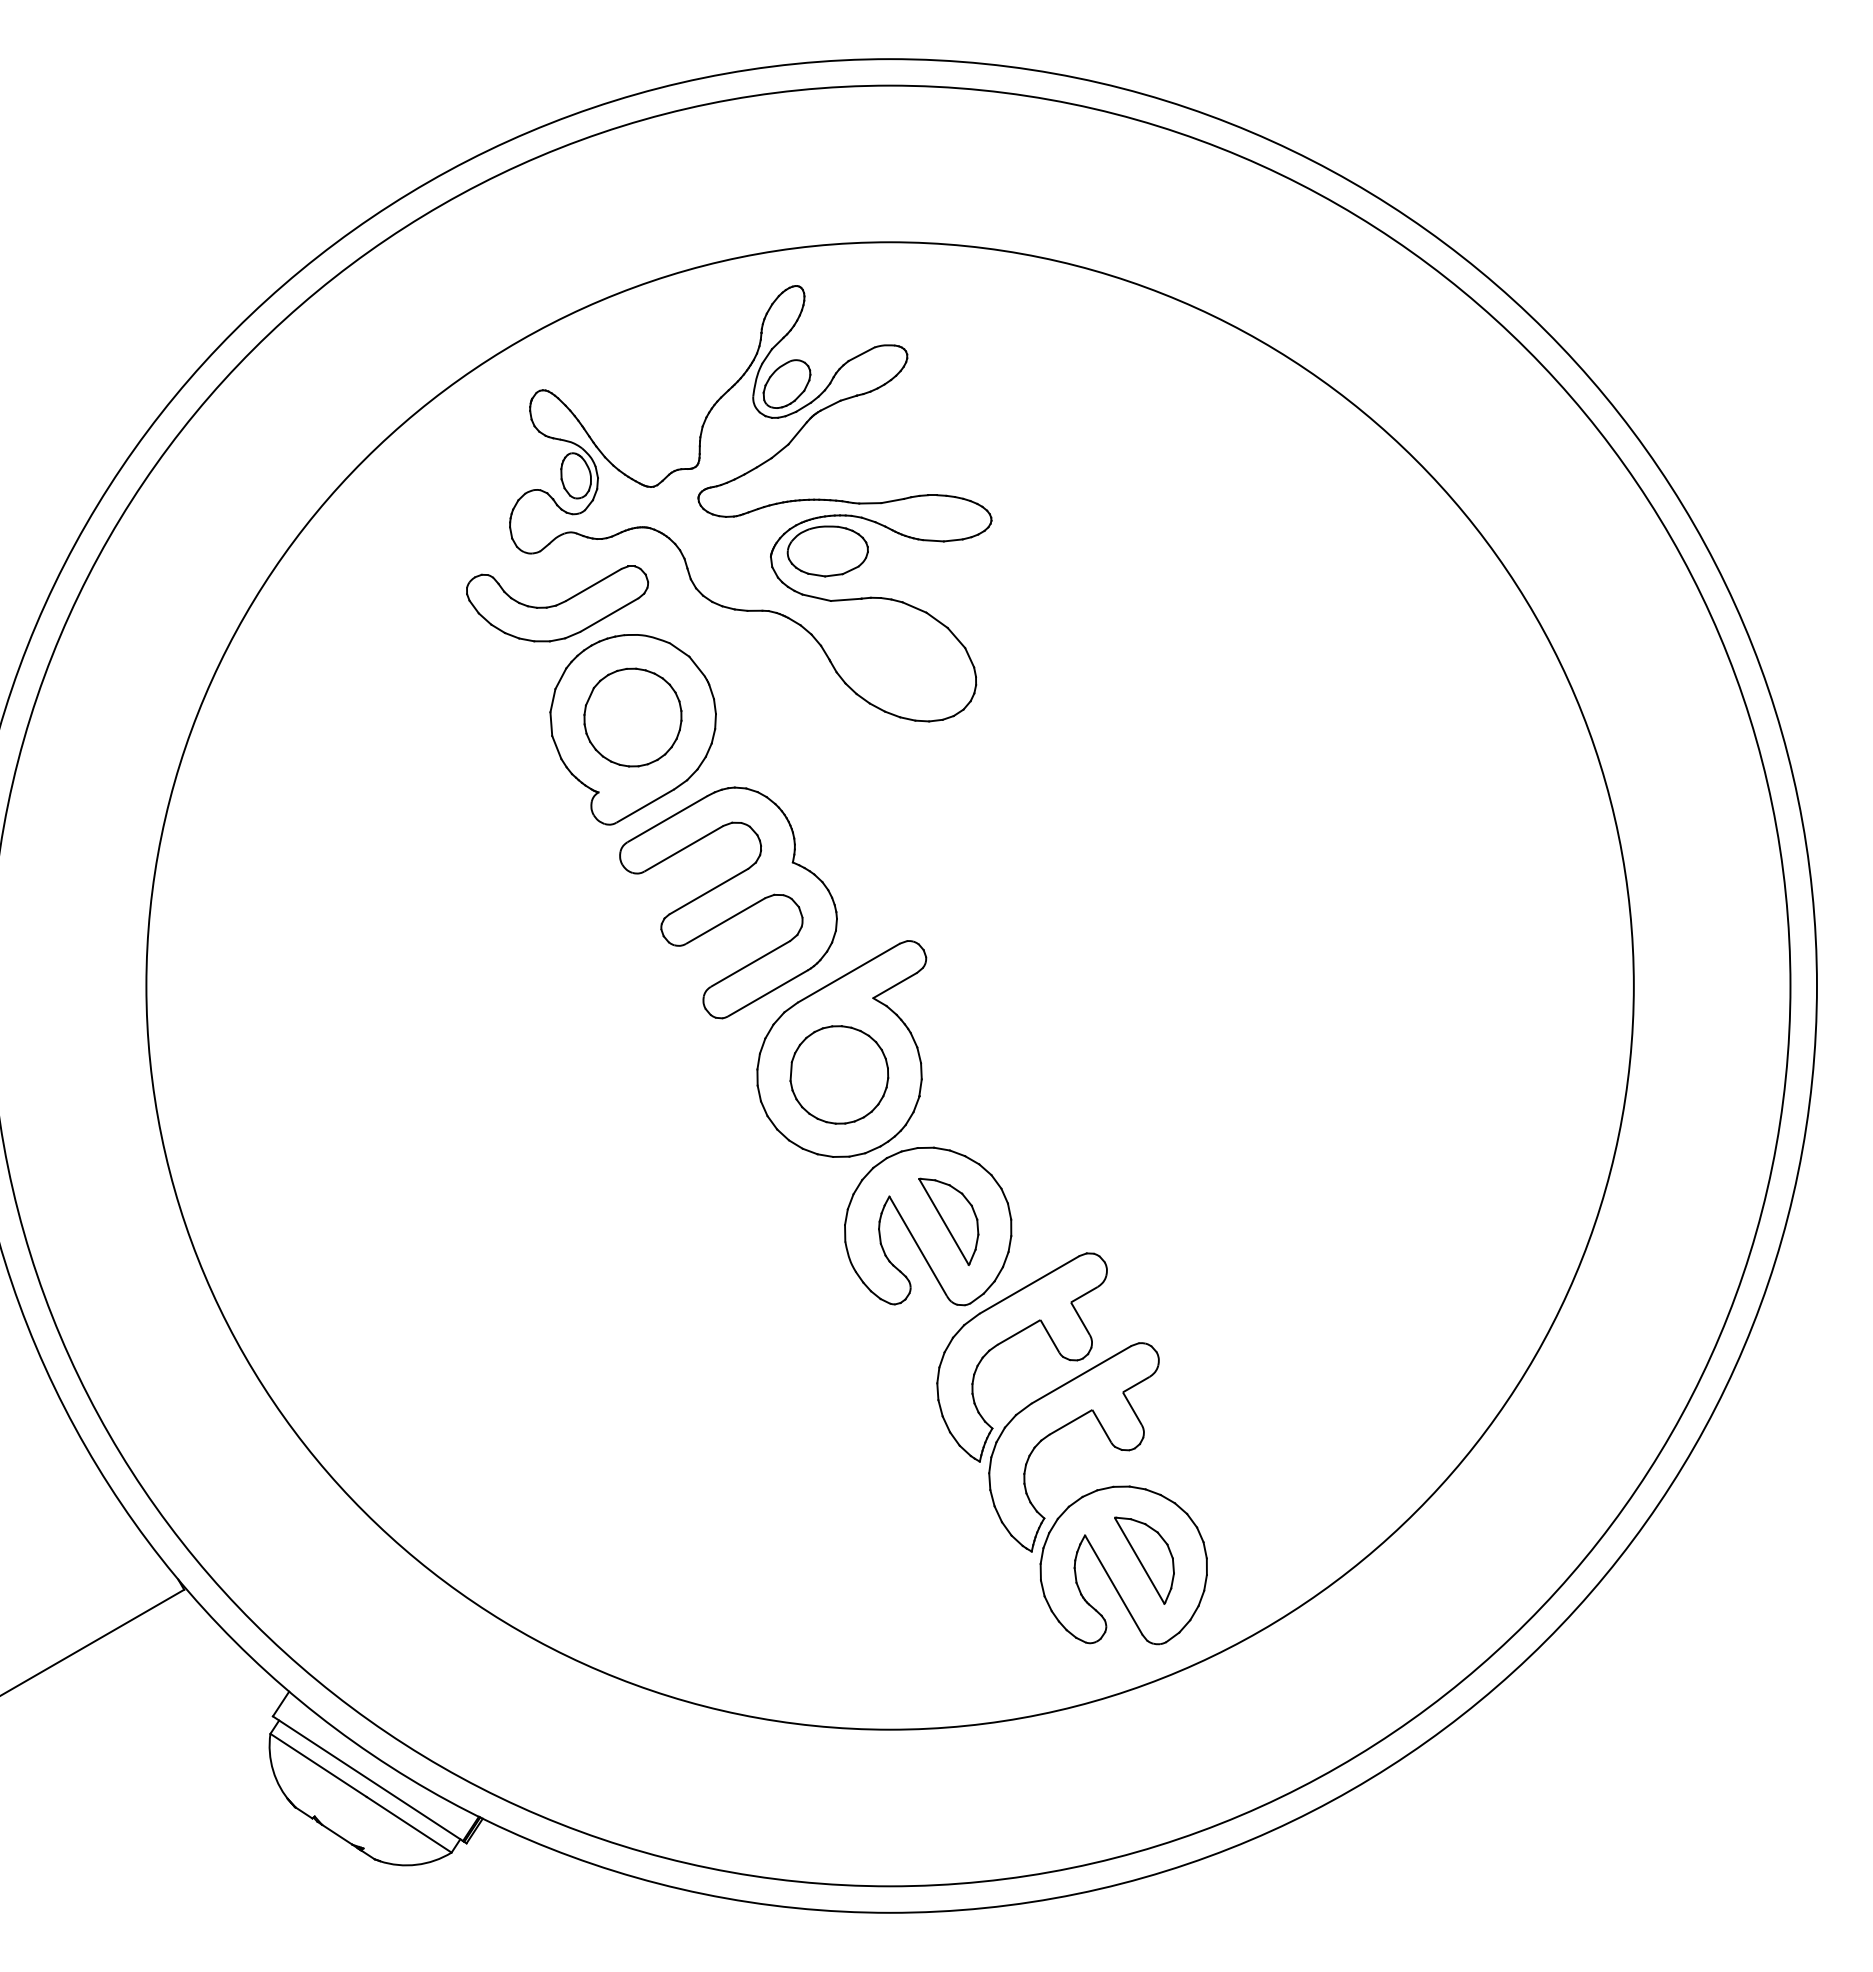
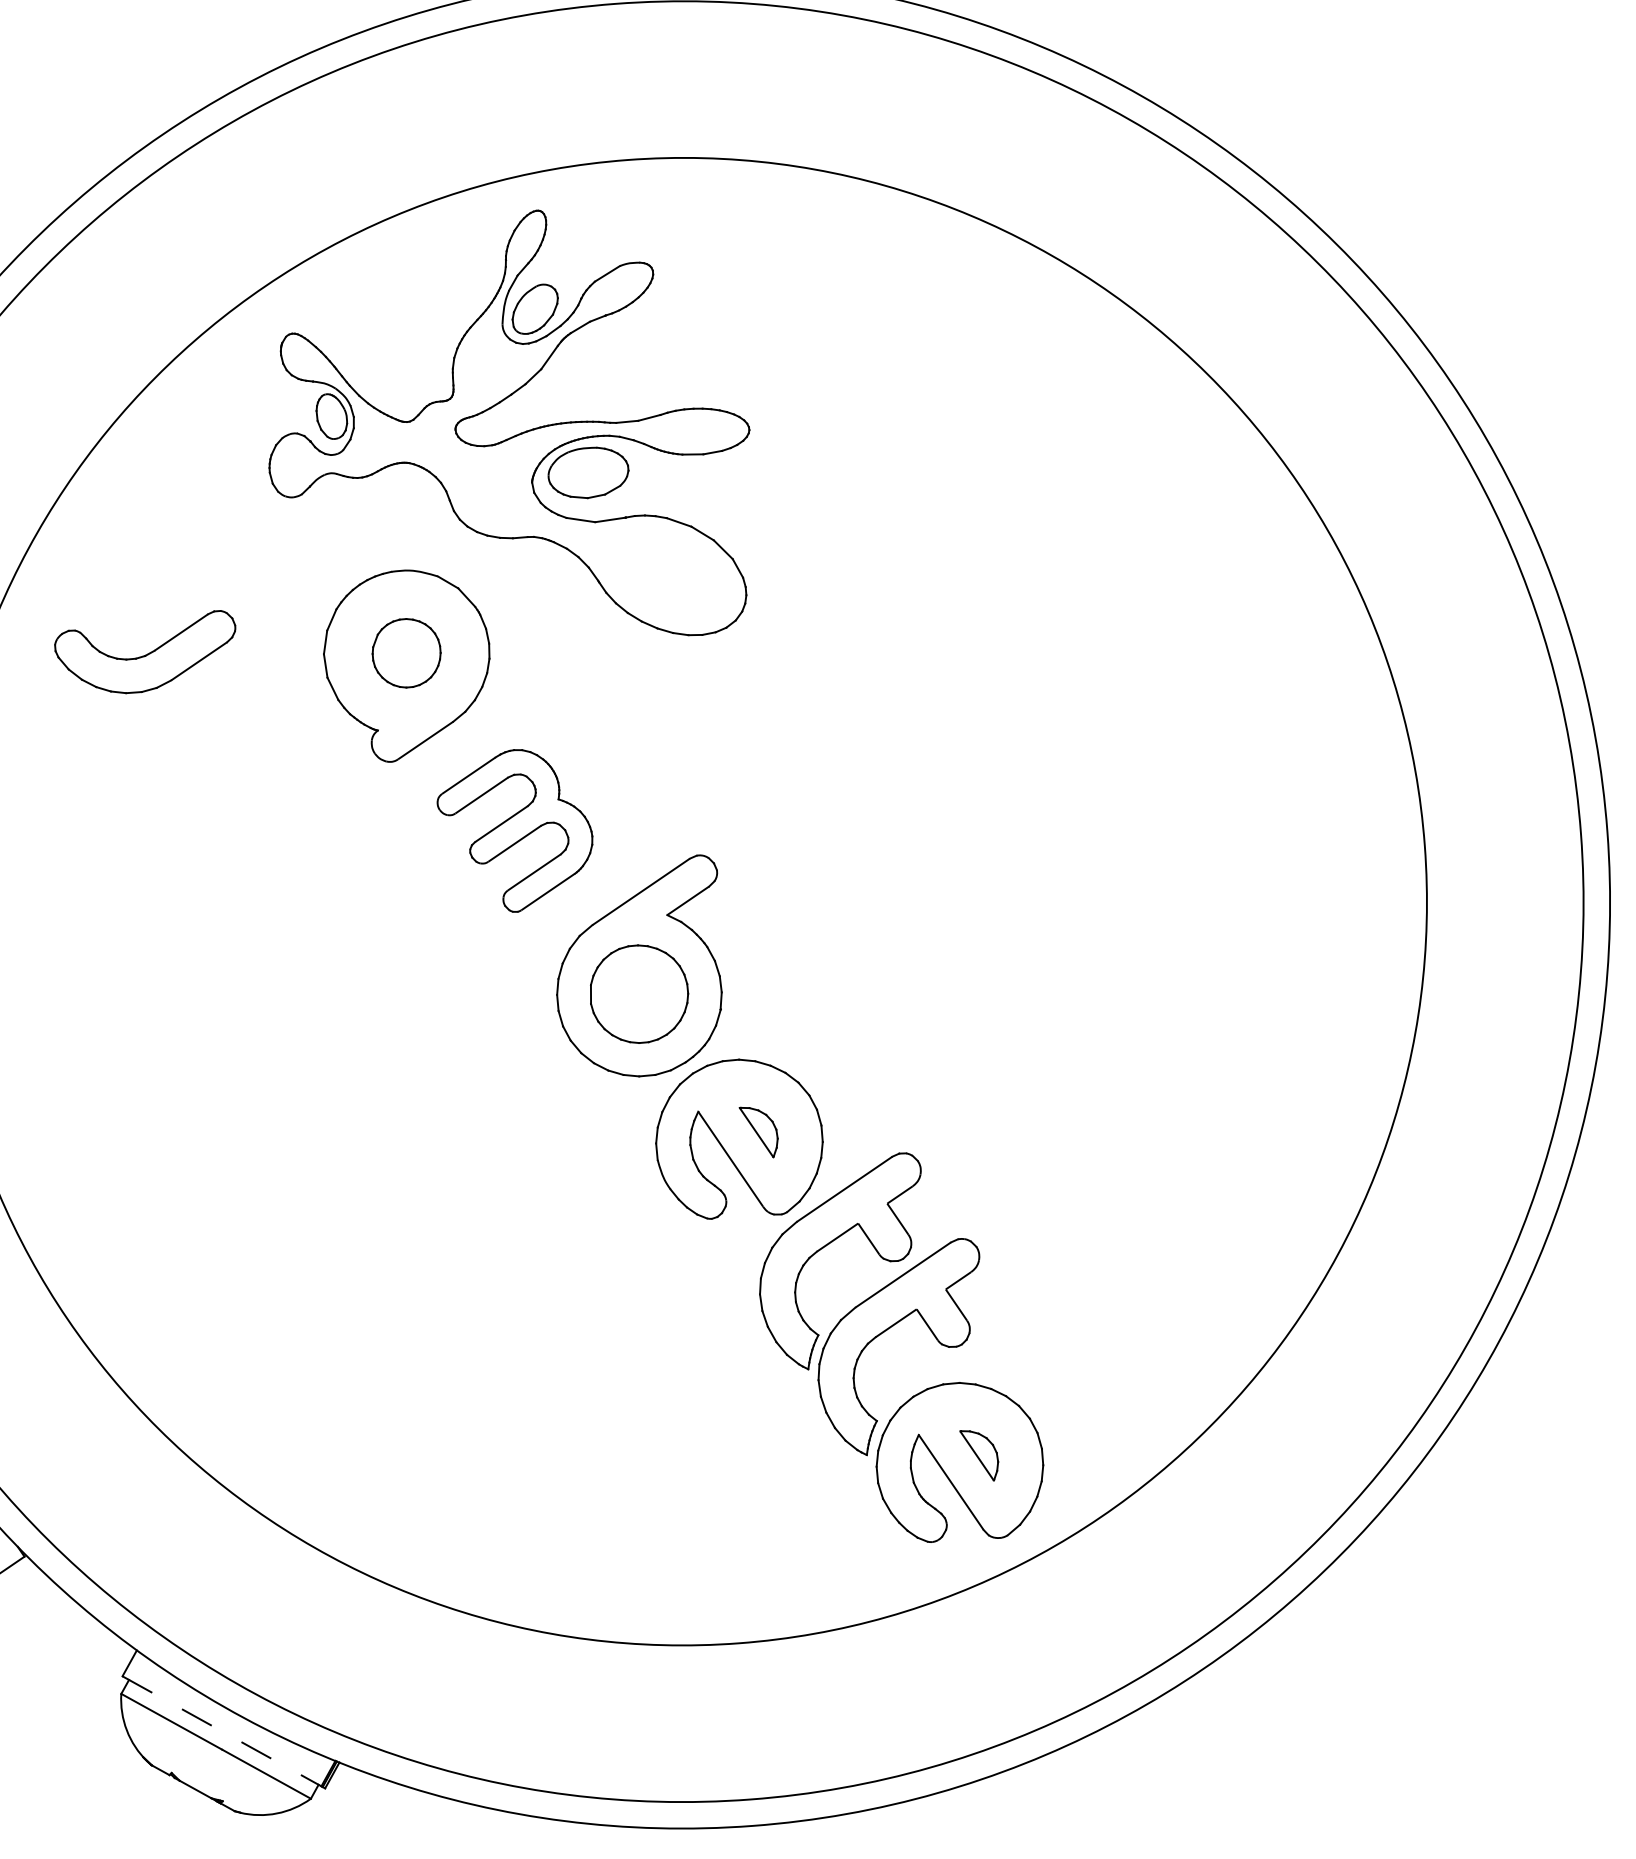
part: (557, 603) -> (146, 653), moved
part: (632, 717) -> (406, 653), size x0.7
part: (728, 902) -> (515, 830), size x0.7
part: (948, 1221) -> (759, 1132), size x0.6
part: (1144, 1560) -> (979, 1455), size x0.6
line: (368, 1778) -> (222, 1731), solid -> dashed

